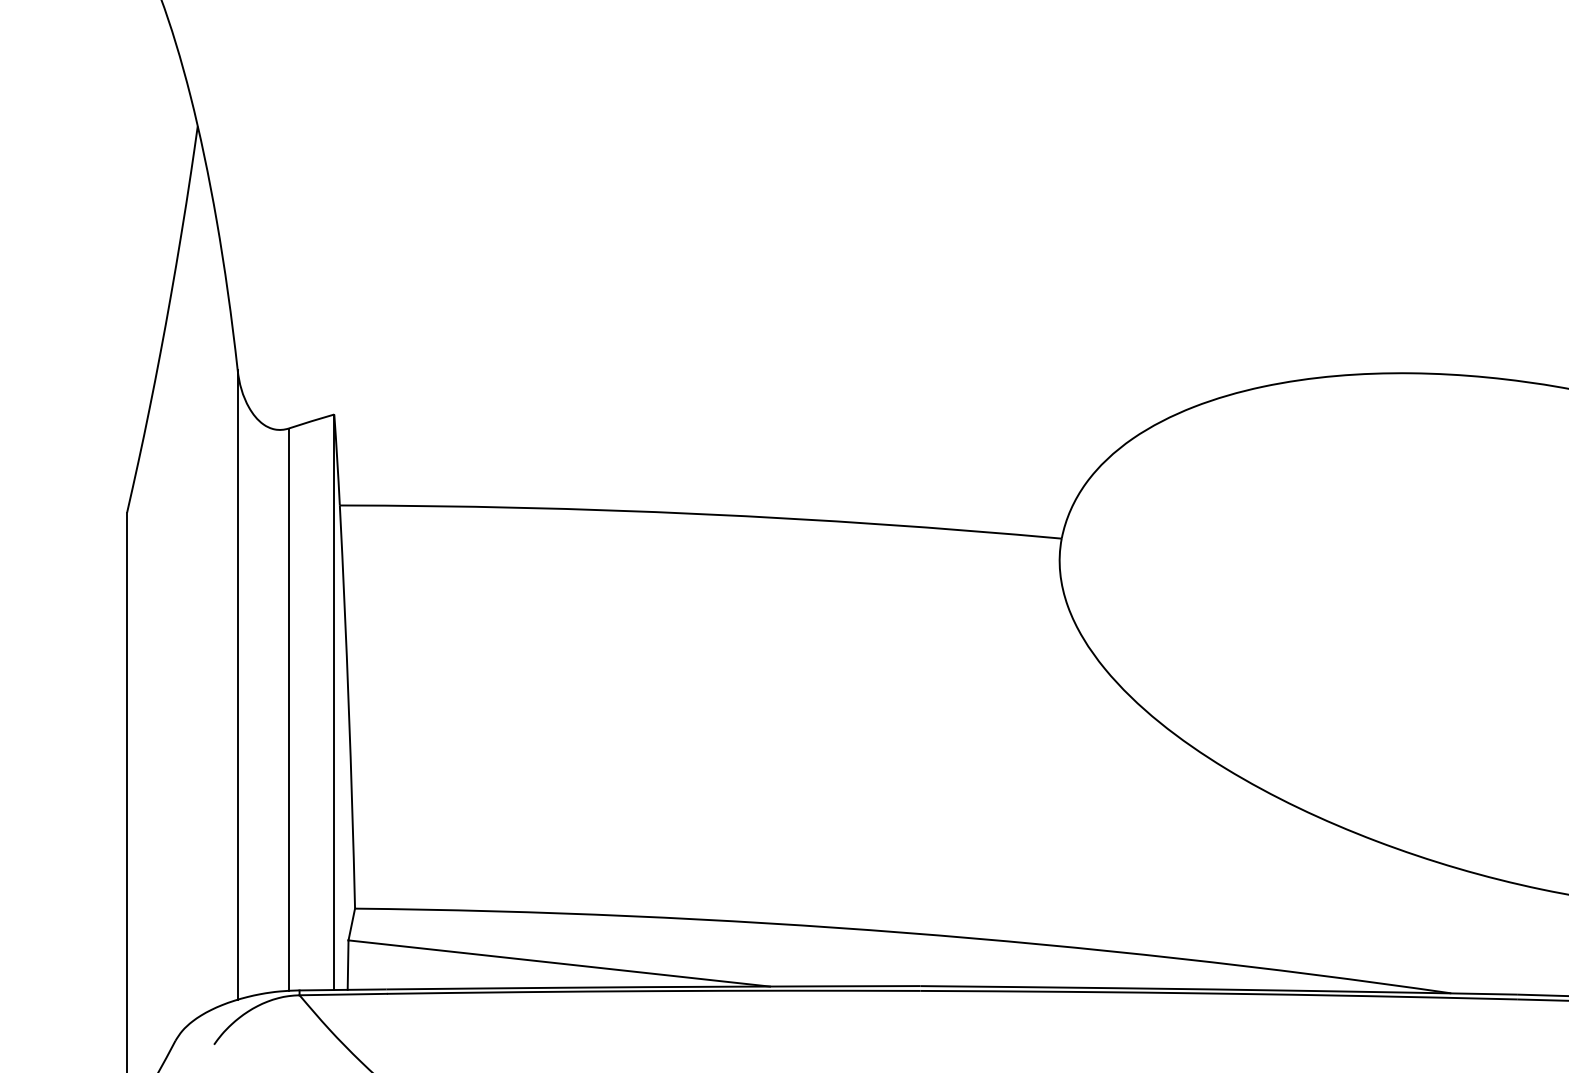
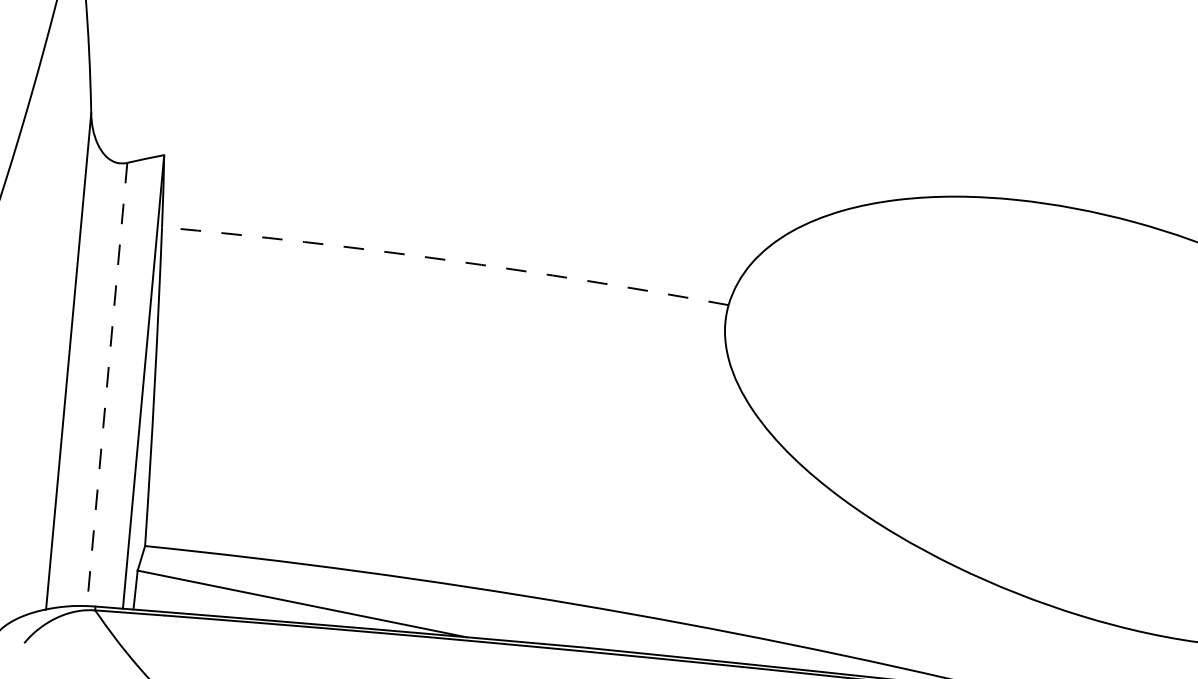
arc: (701, 514) -> (446, 260), solid -> dashed
line: (288, 710) -> (106, 385), solid -> dashed

